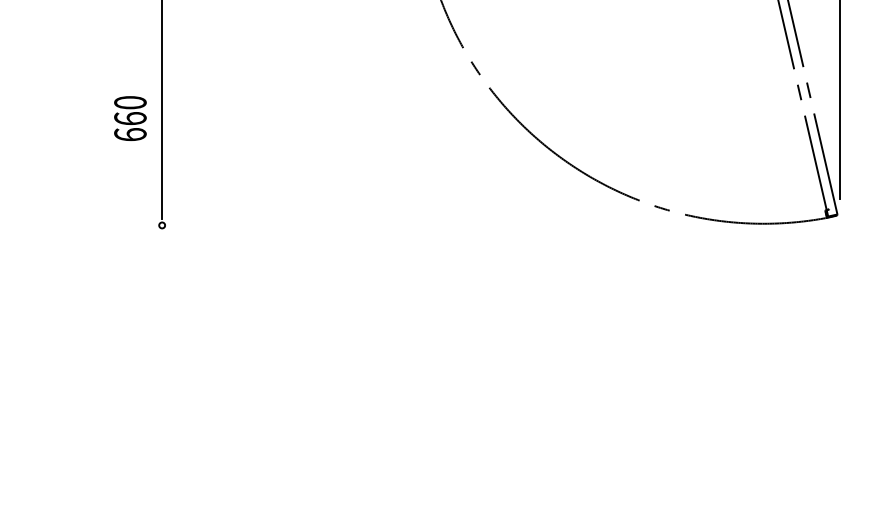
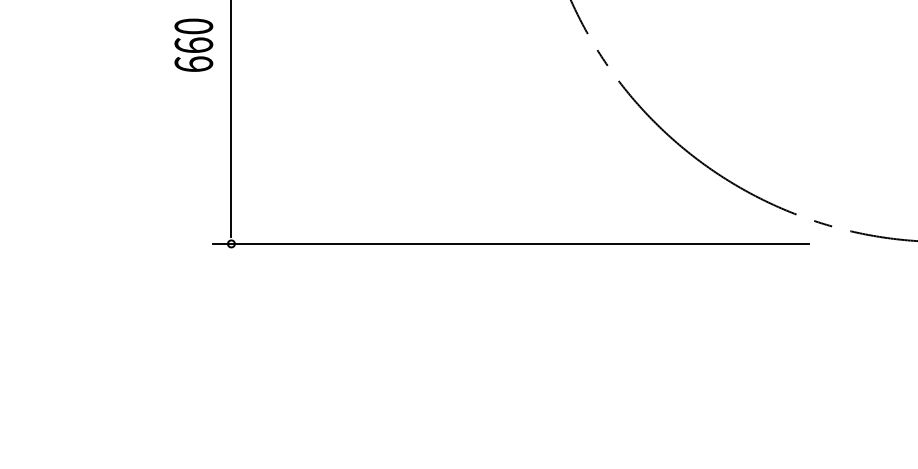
text: (130, 118) -> (193, 45), moved
line: (398, 225) -> (511, 243), added

